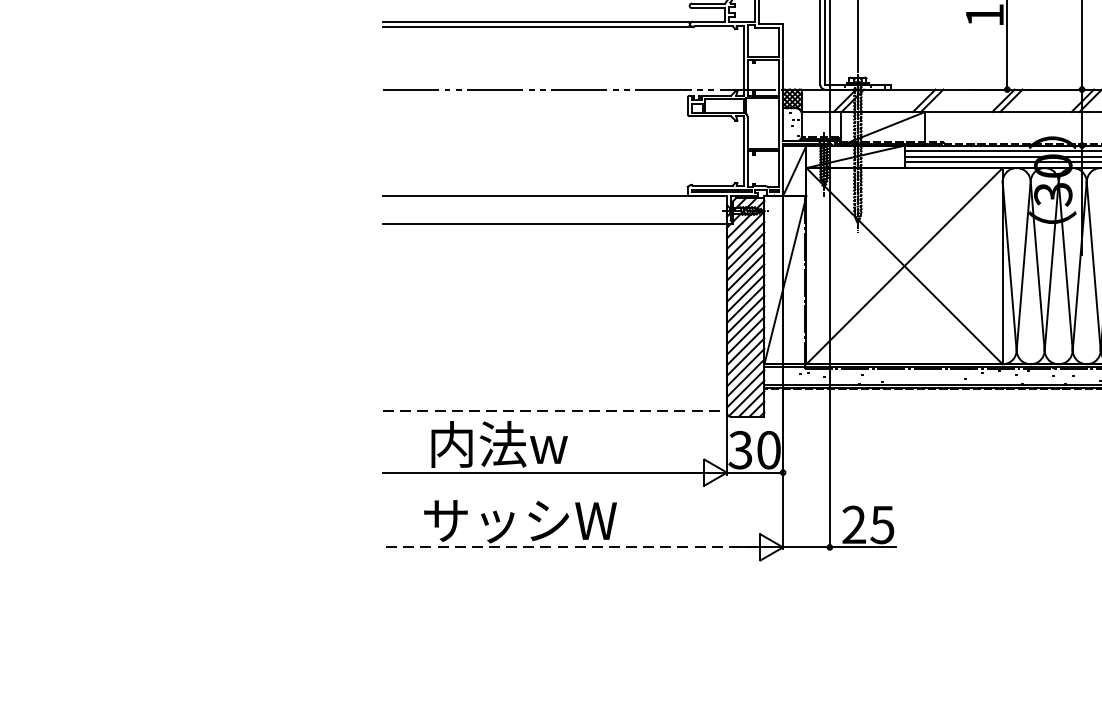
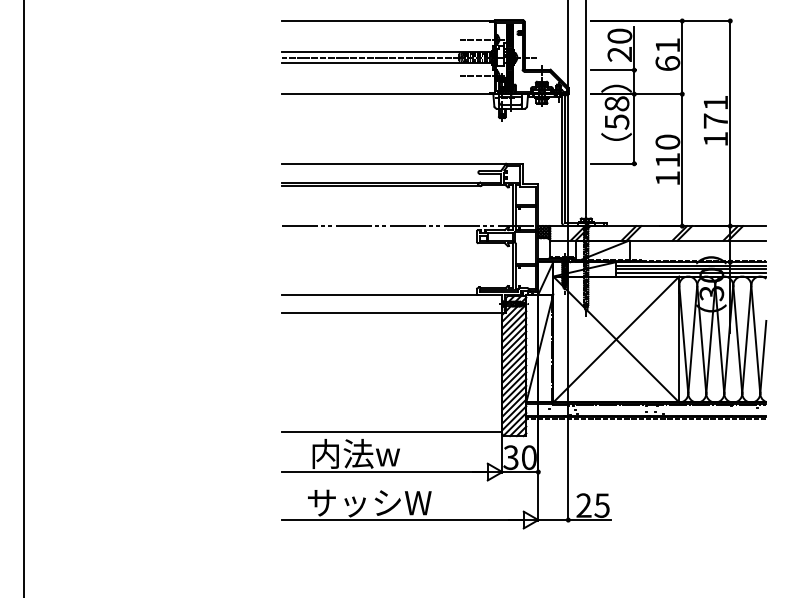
line: (555, 411) -> (392, 432), dashed -> solid
line: (569, 548) -> (401, 520), dashed -> solid

